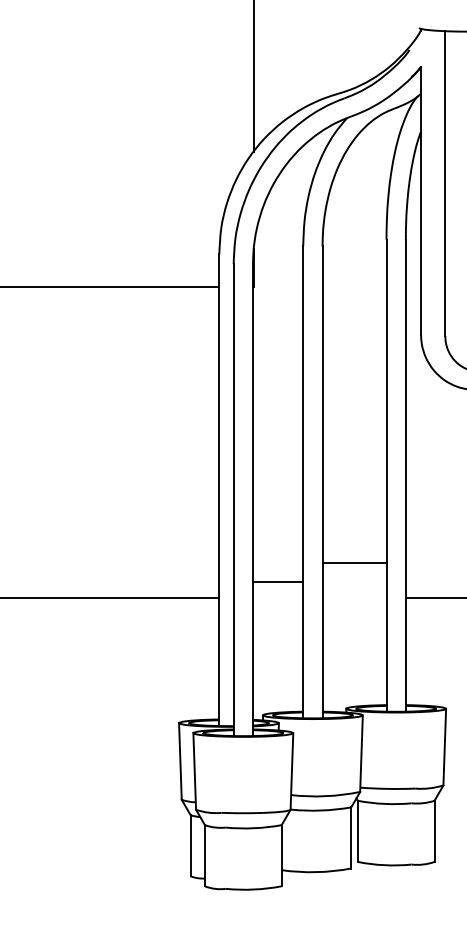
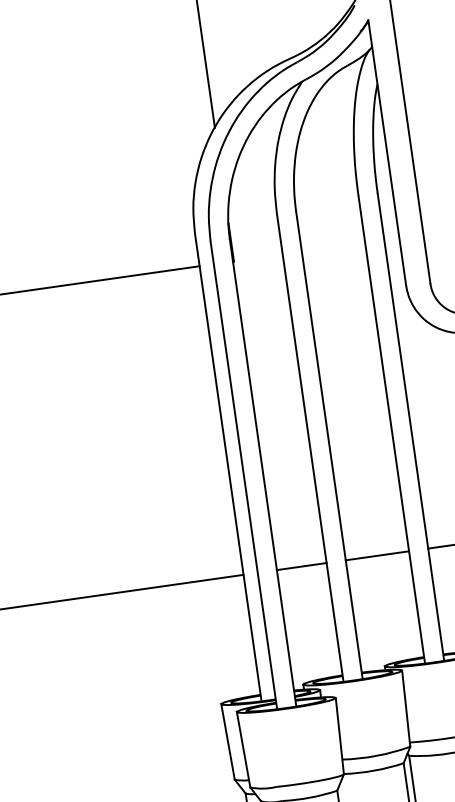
line: (354, 563) -> (377, 556), moved
line: (278, 582) -> (302, 566), moved

